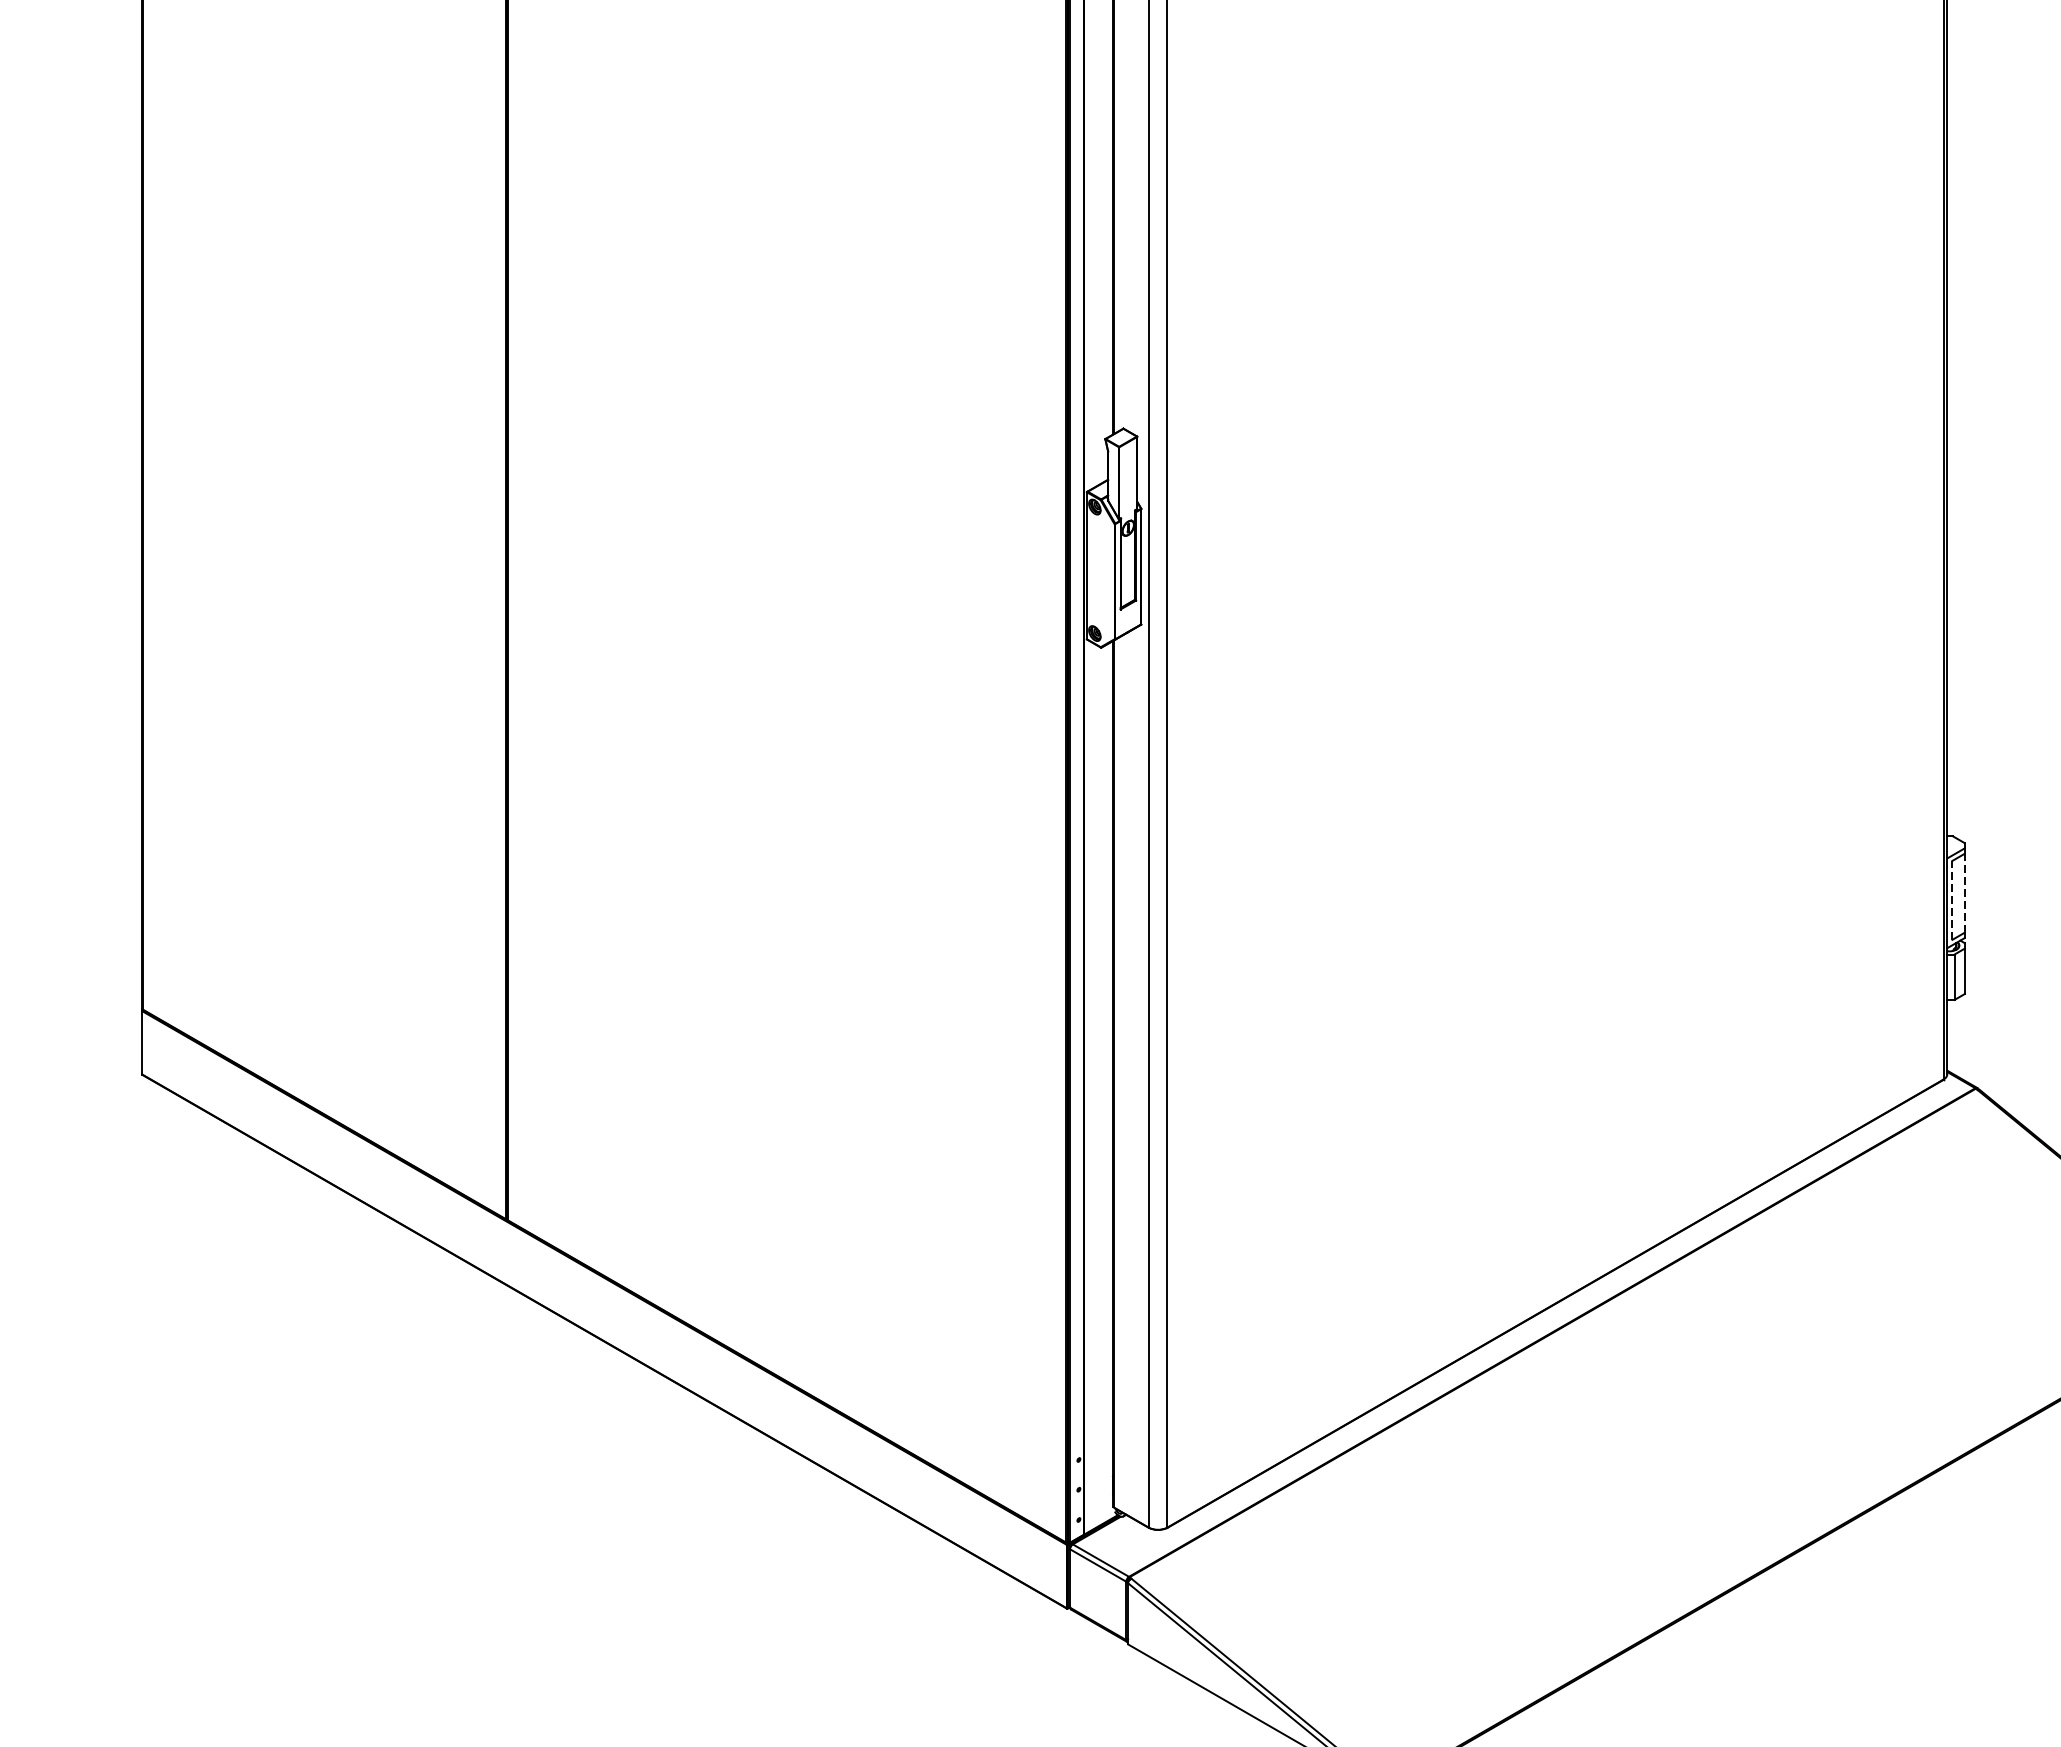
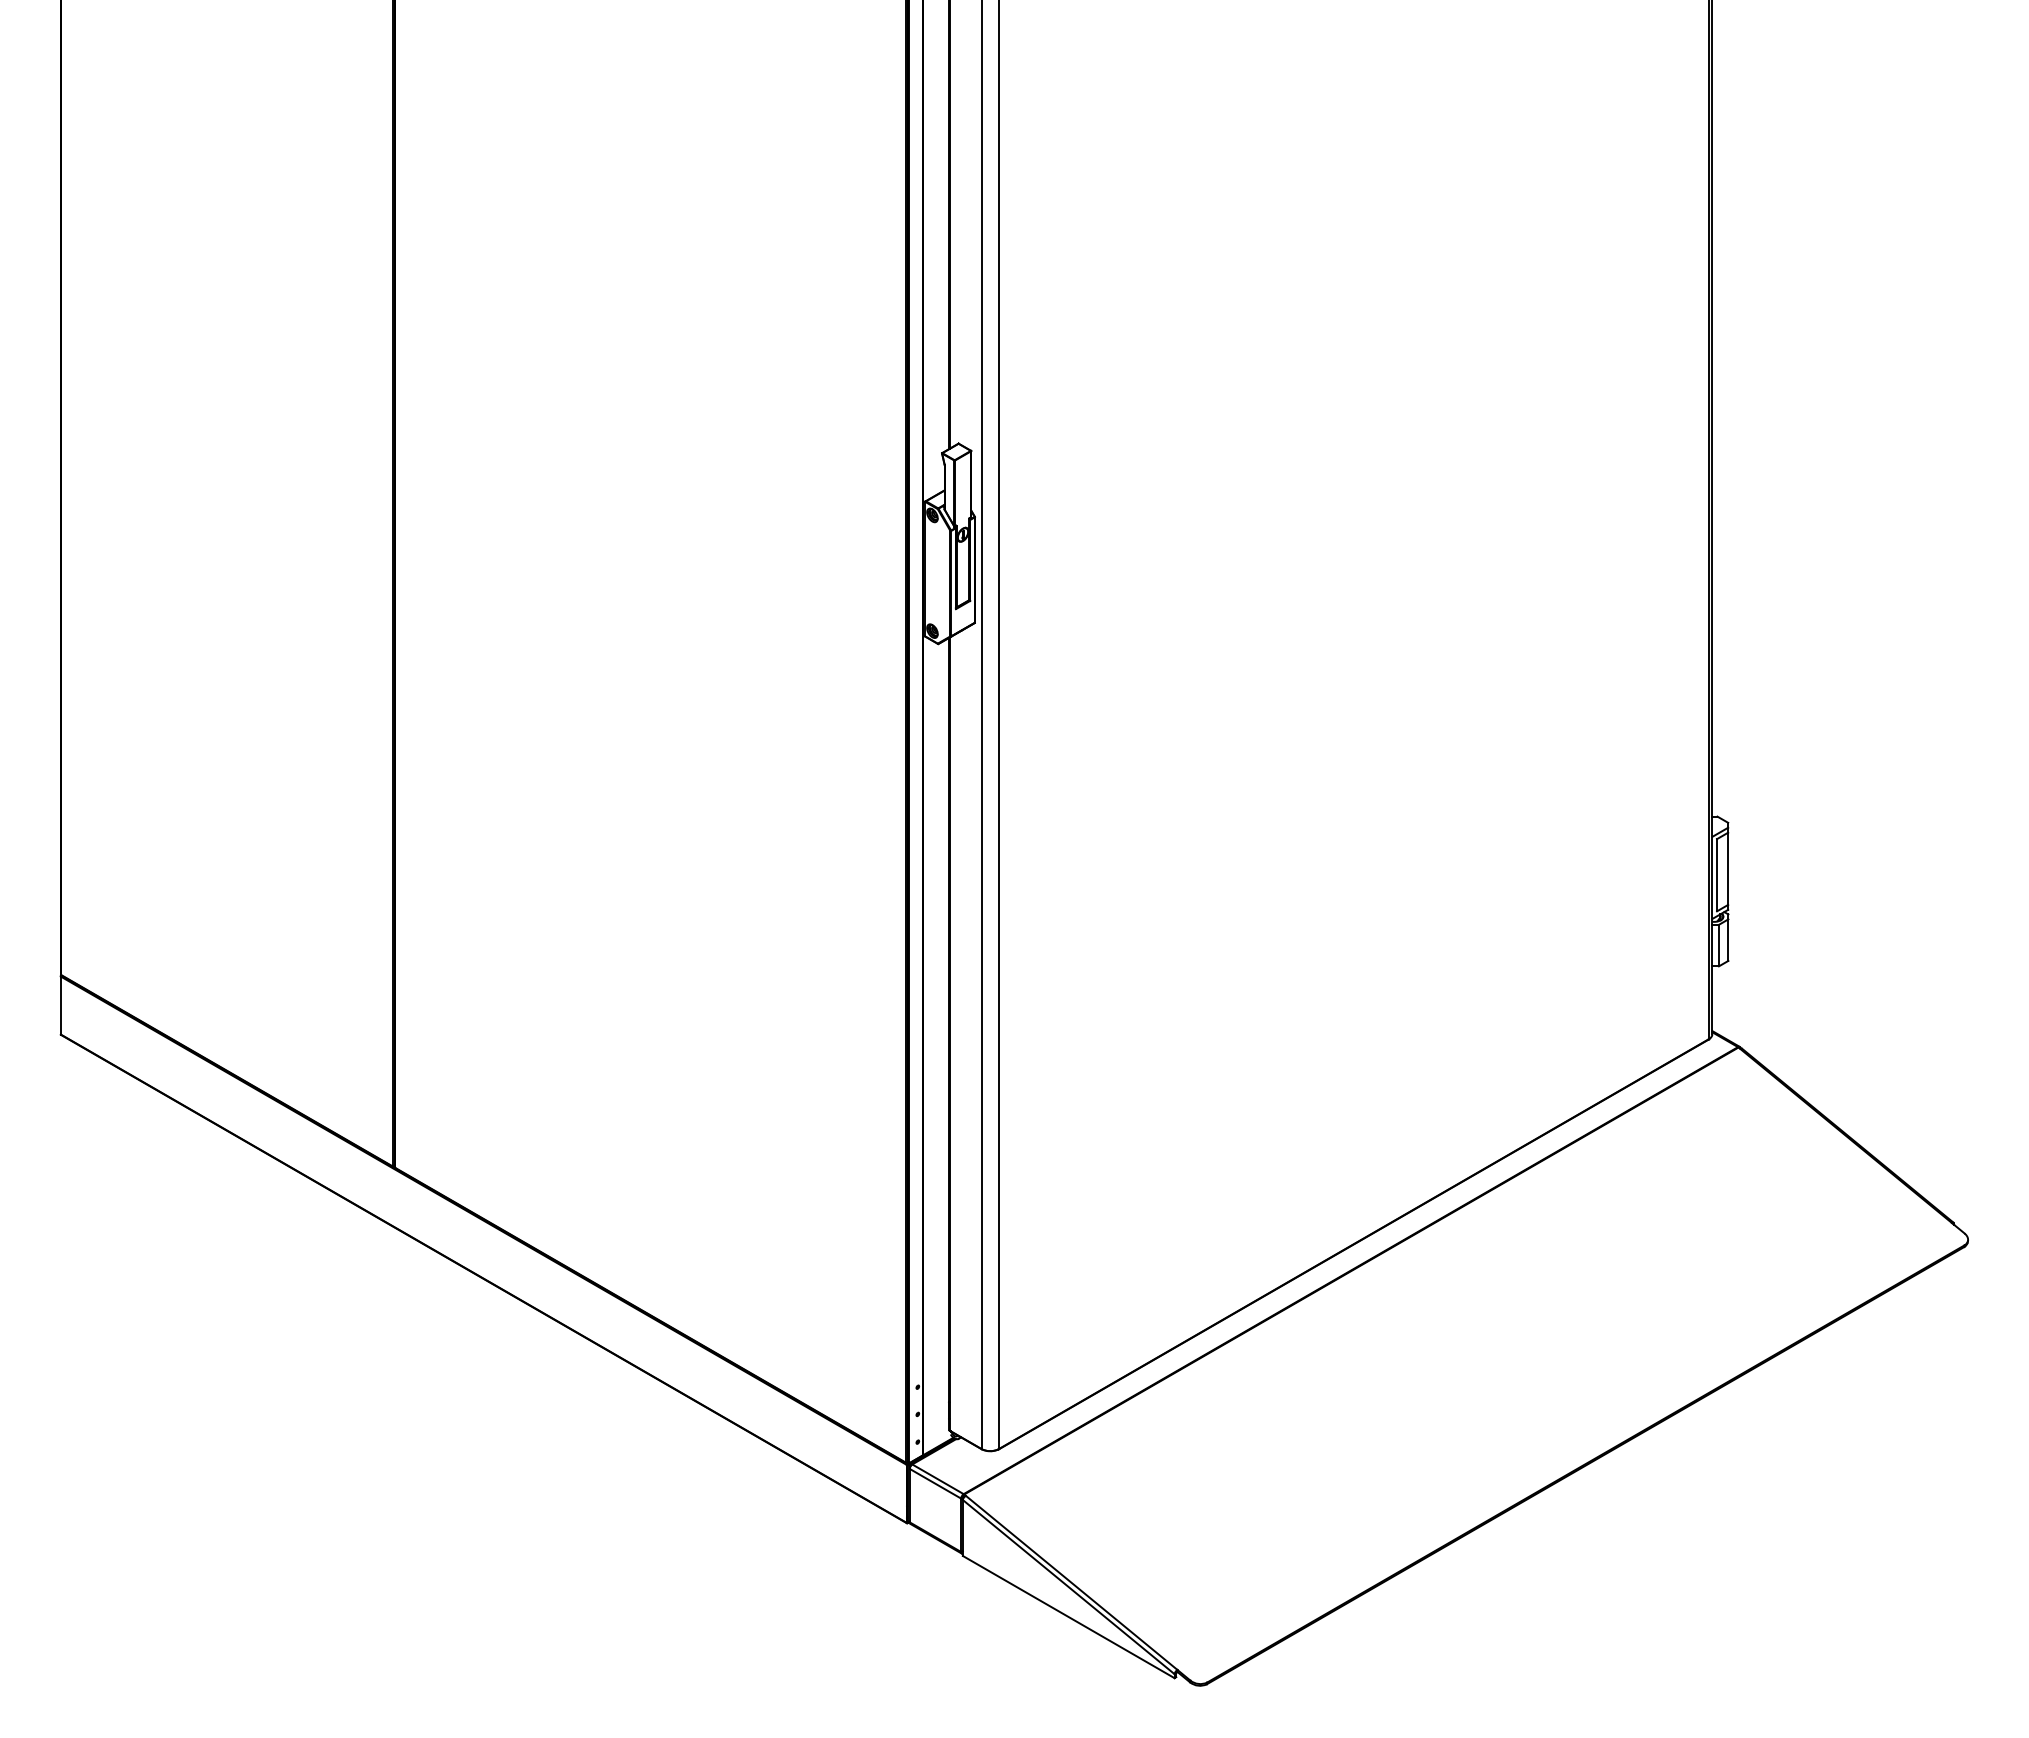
line: (1964, 893) -> (1728, 868), dashed -> solid
line: (1952, 899) -> (1717, 874), dashed -> solid

